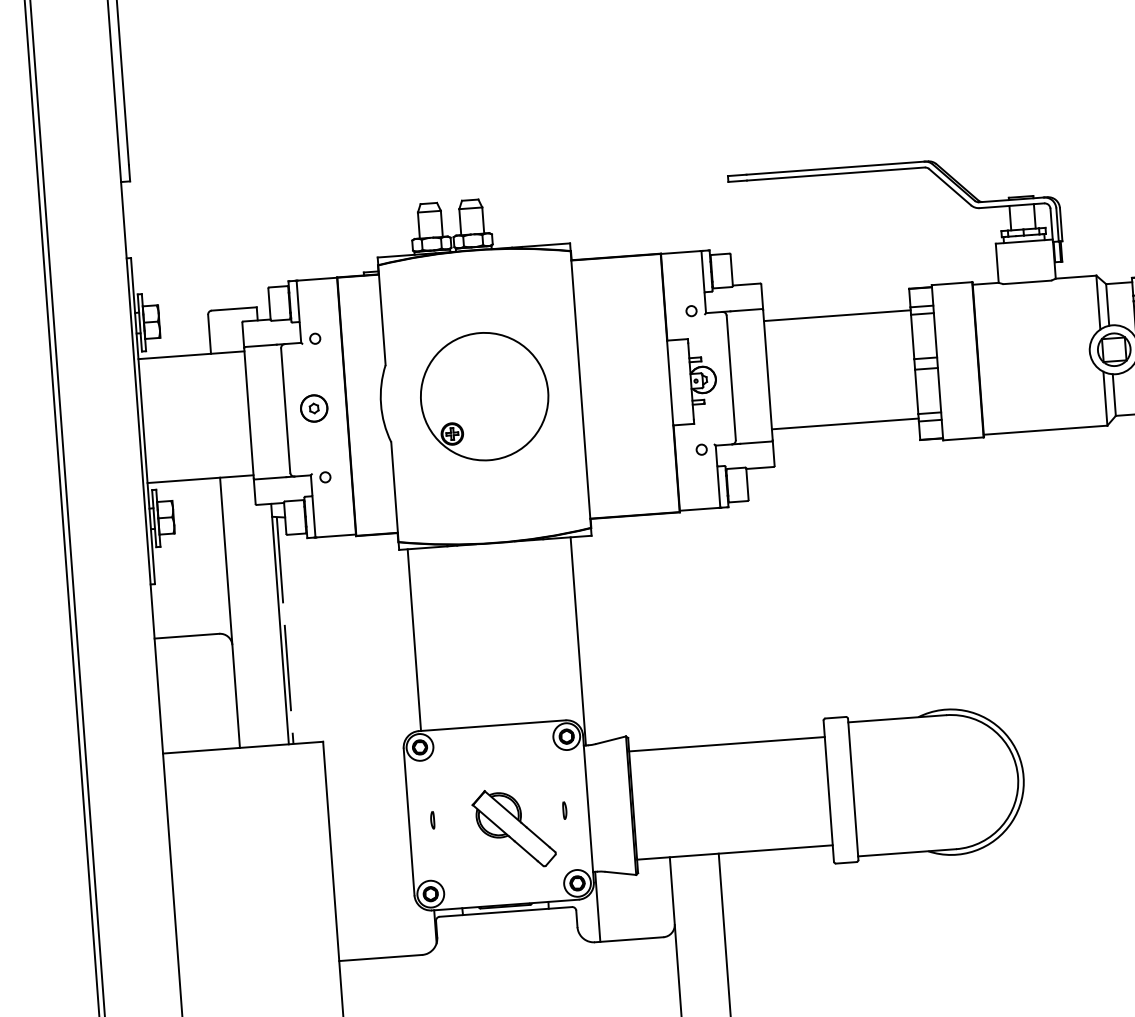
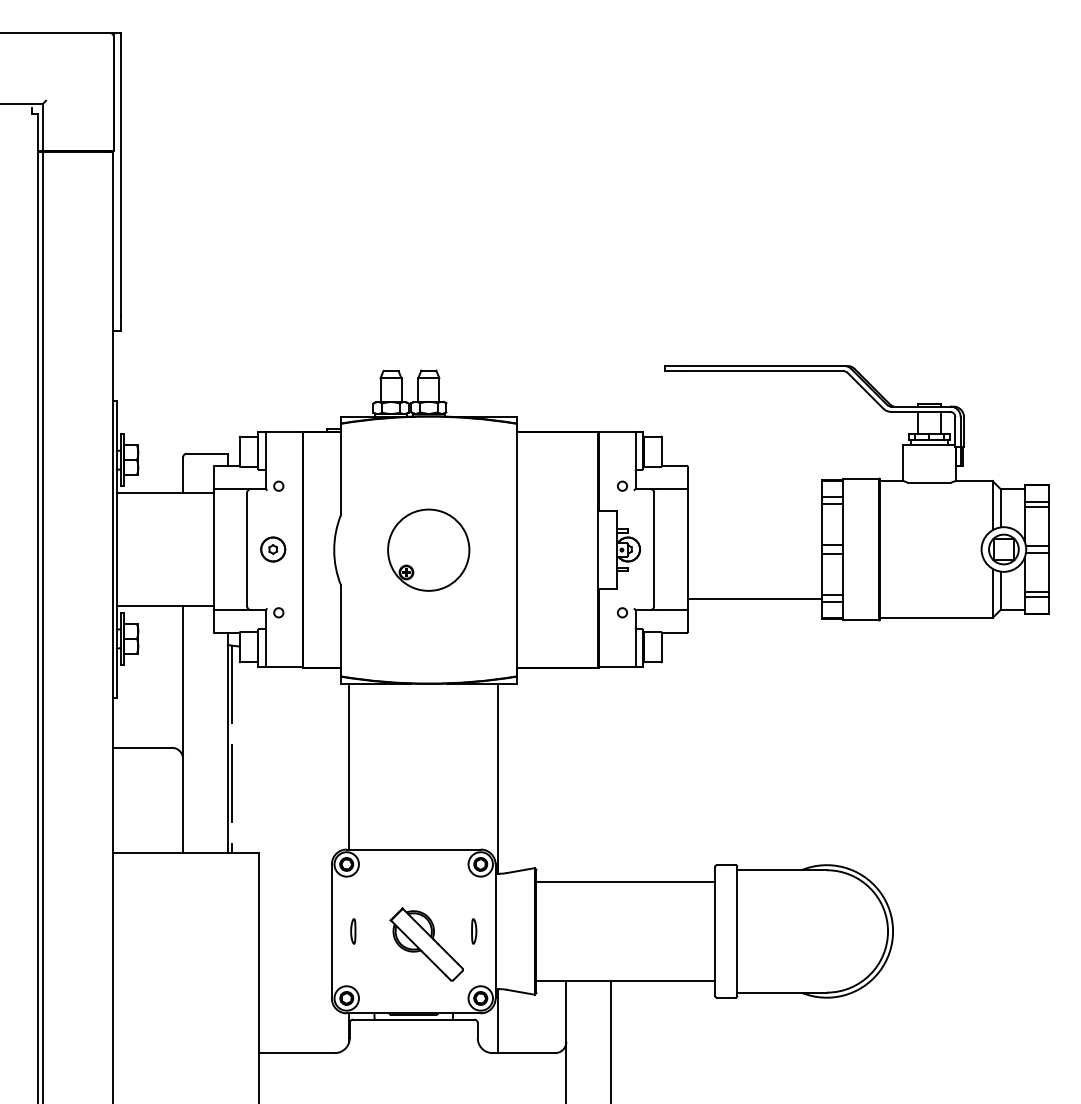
line: (837, 316) -> (754, 500), removed
part: (484, 397) -> (428, 550), size x0.7
part: (564, 810) -> (473, 931), size x1.6
part: (432, 820) -> (353, 931), size x1.6

